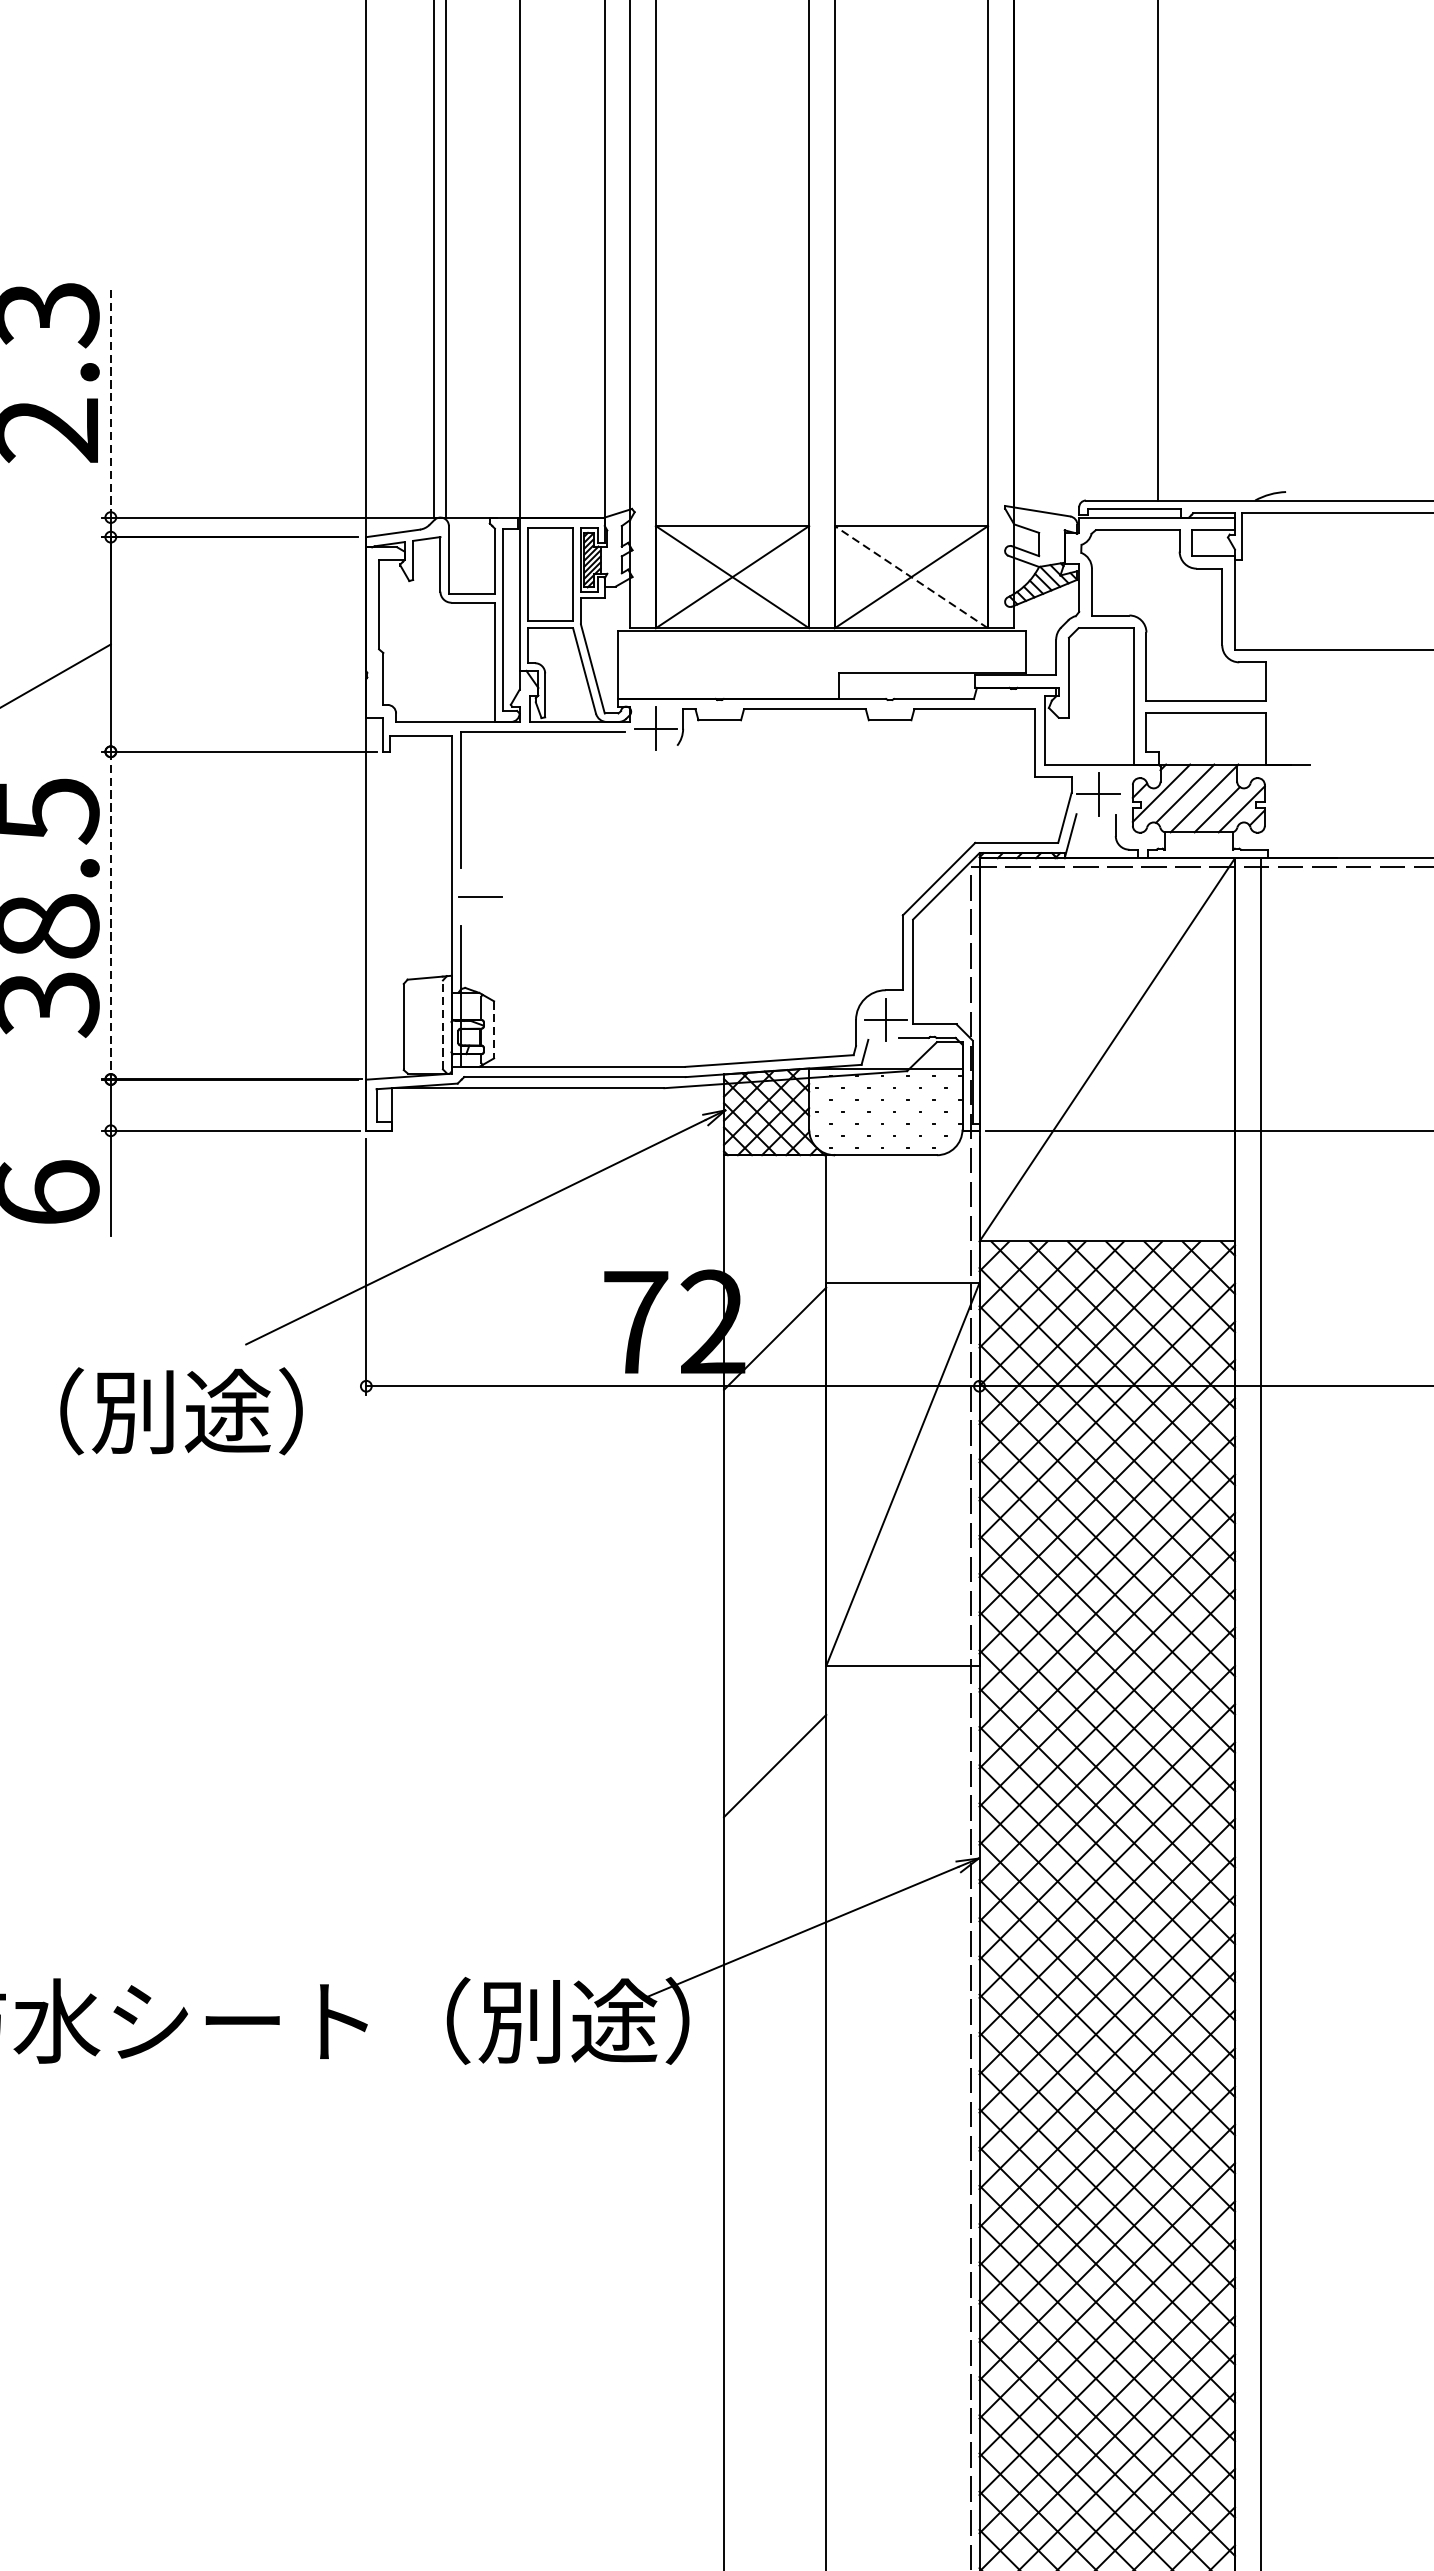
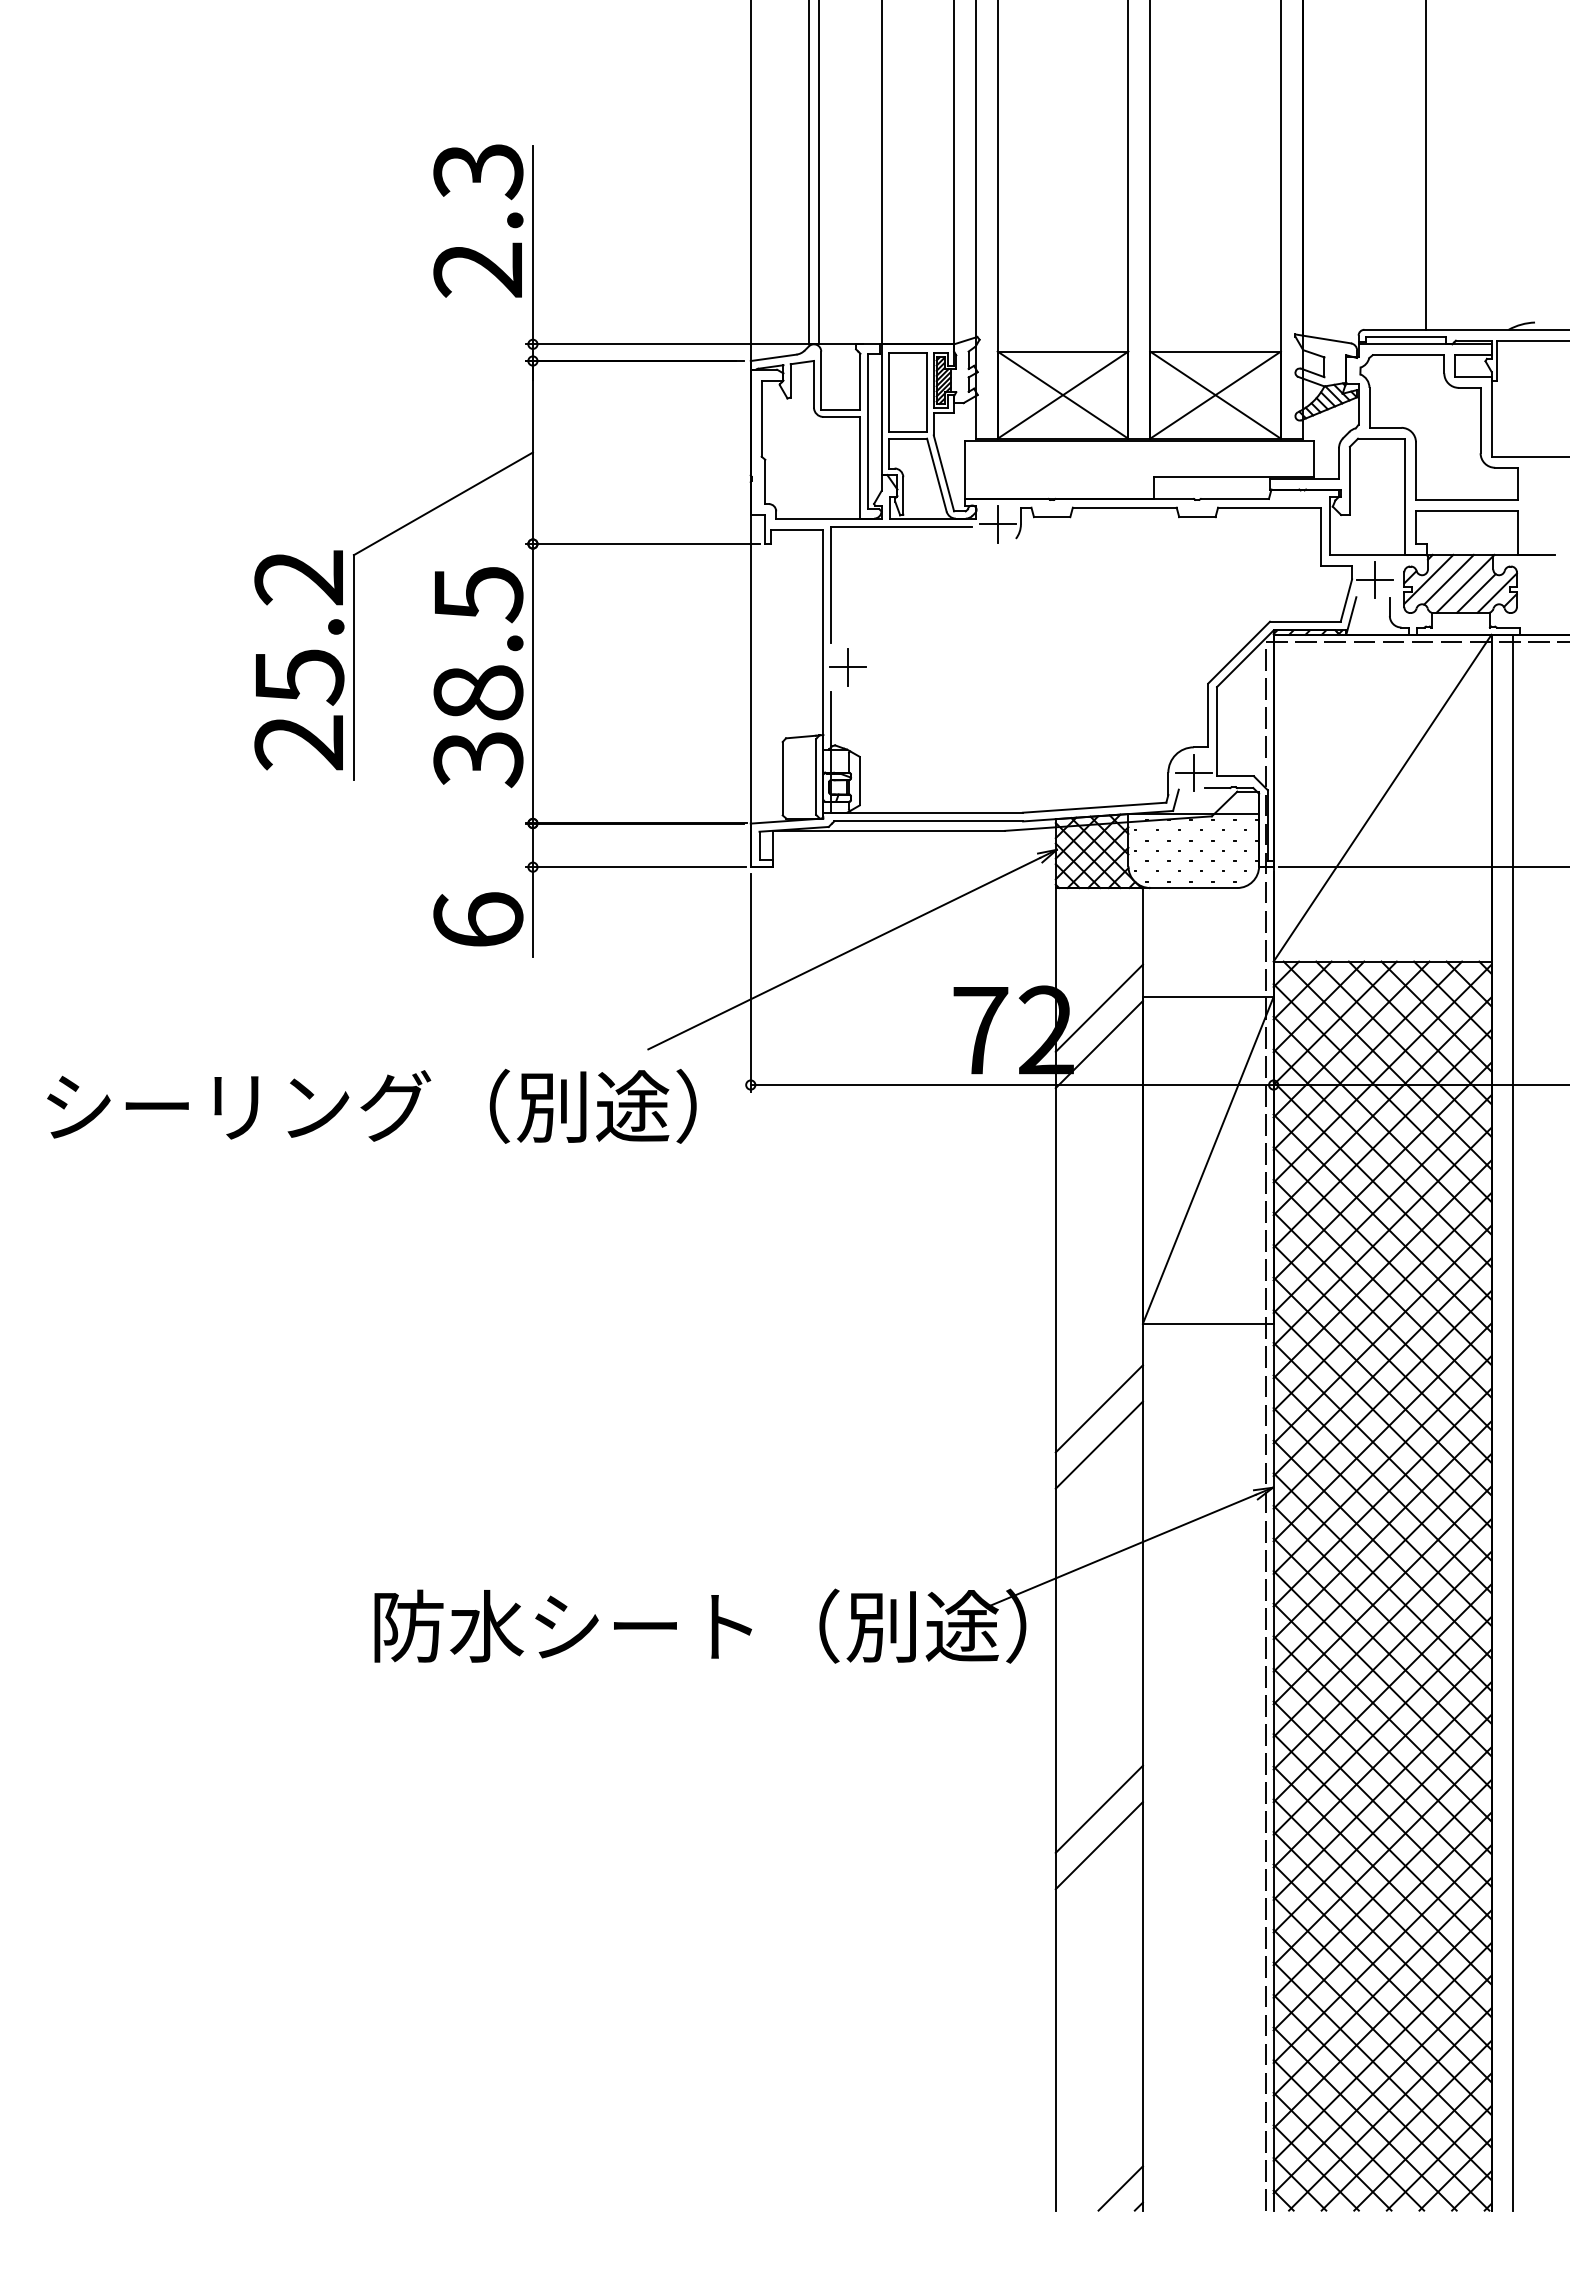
line: (110, 400) -> (532, 244), dashed -> solid
line: (911, 577) -> (1215, 395), dashed -> solid
line: (480, 896) -> (848, 667), added
line: (110, 915) -> (532, 683), dashed -> solid
line: (443, 1024) -> (816, 776), dashed -> solid
line: (493, 1030) -> (859, 781), dashed -> solid
line: (774, 1295) -> (1098, 1007), added
line: (774, 1807) -> (1098, 1444), added
line: (774, 2234) -> (1098, 1808), added
line: (774, 2278) -> (1098, 1845), added

